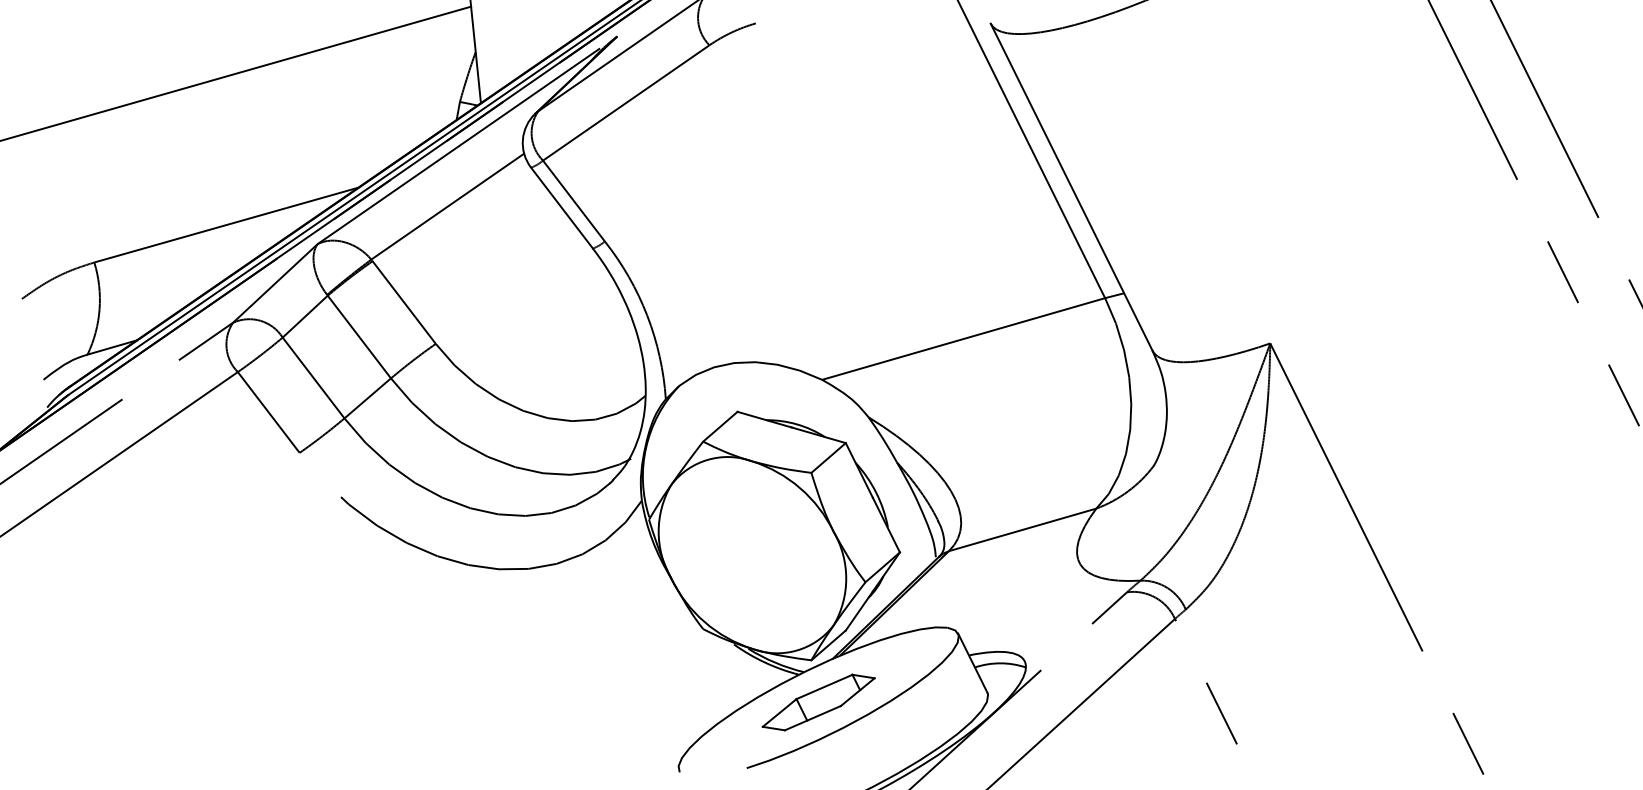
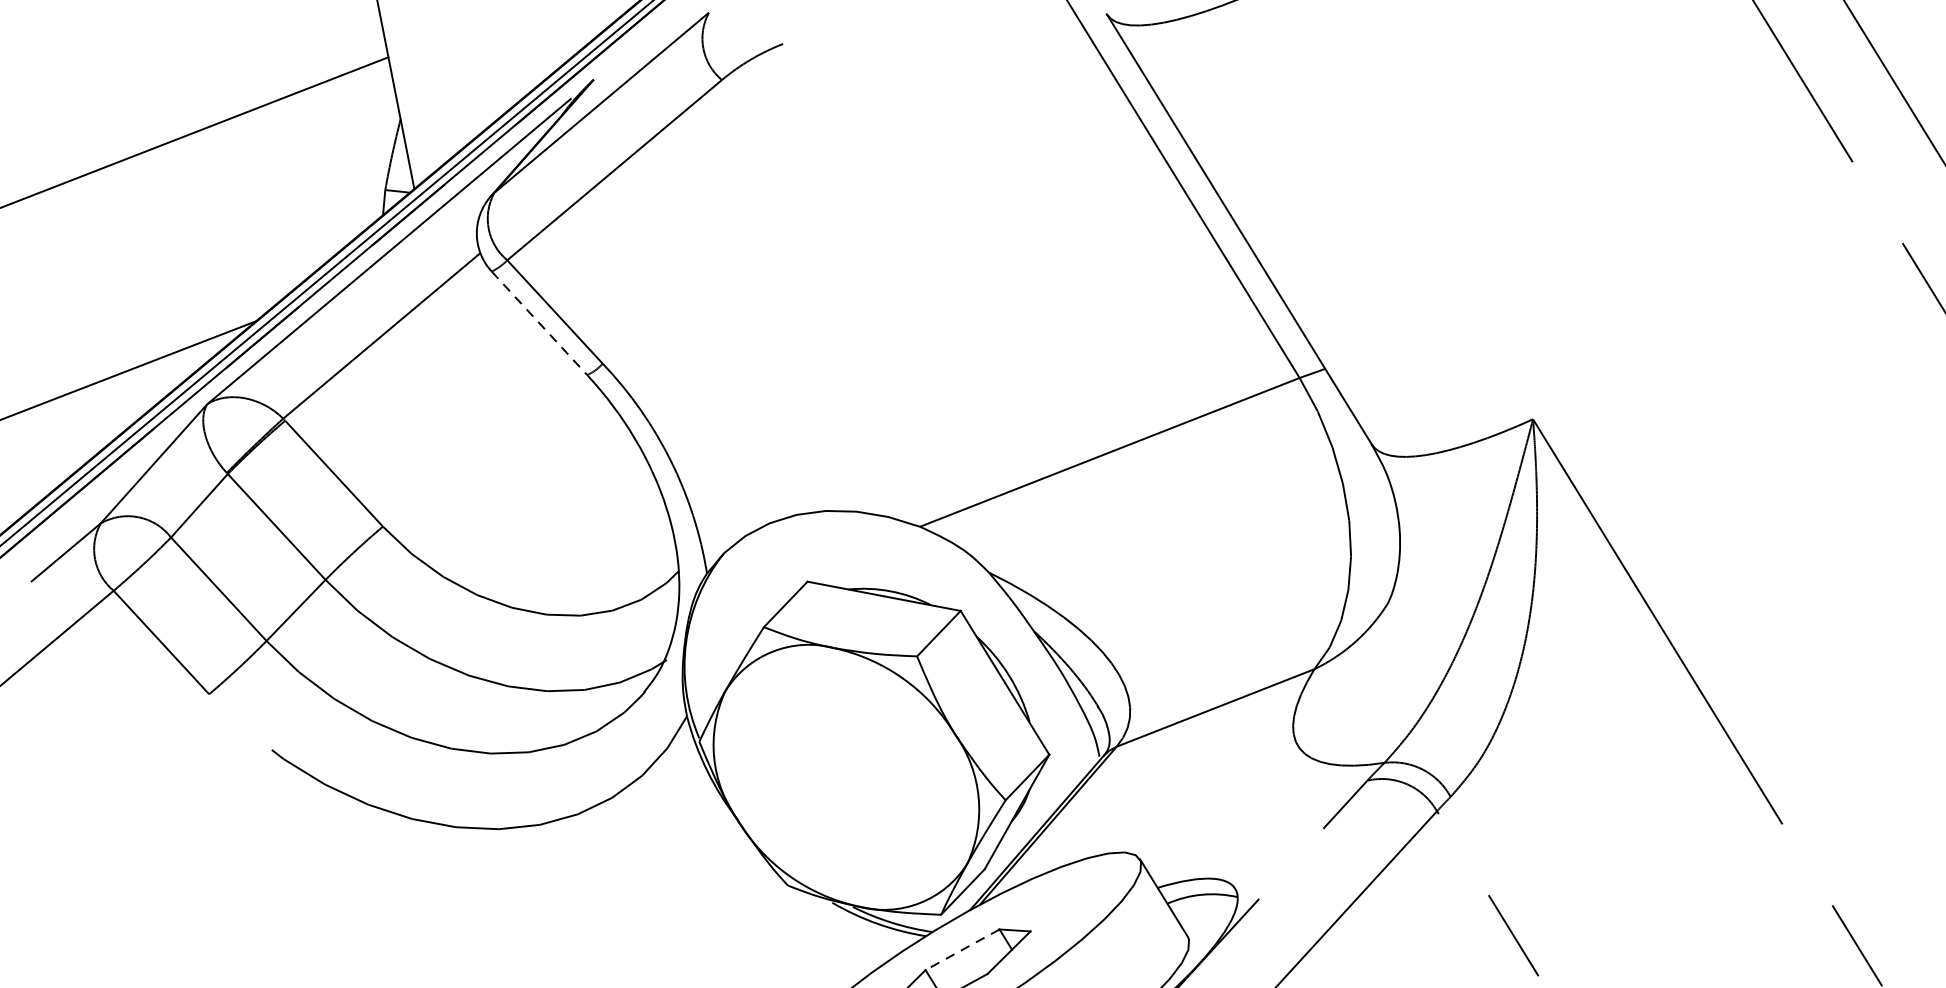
line: (561, 208) -> (538, 323), solid -> dashed
line: (824, 687) -> (962, 950), solid -> dashed

